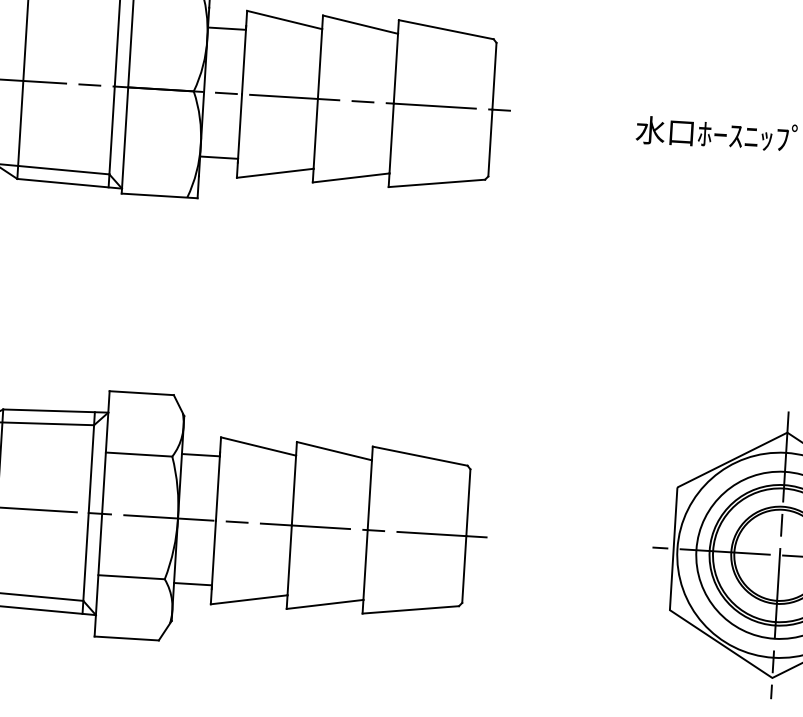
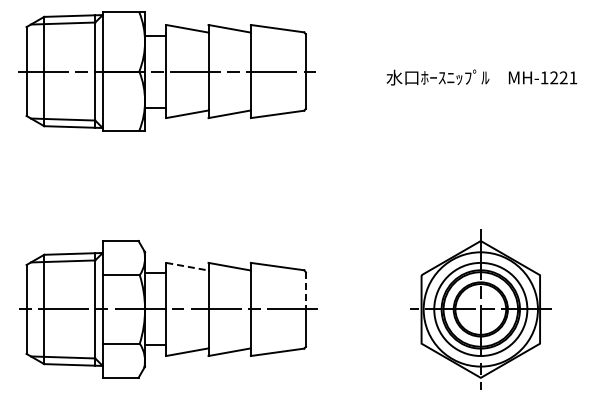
line: (258, 446) -> (187, 266), solid -> dashed
line: (467, 502) -> (305, 290), solid -> dashed

